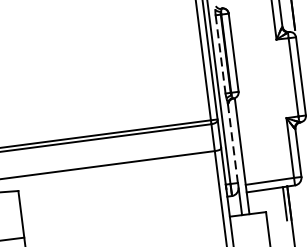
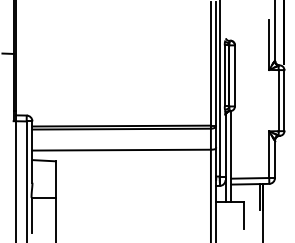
line: (220, 53) -> (224, 75), dashed -> solid
line: (233, 145) -> (225, 147), dashed -> solid

